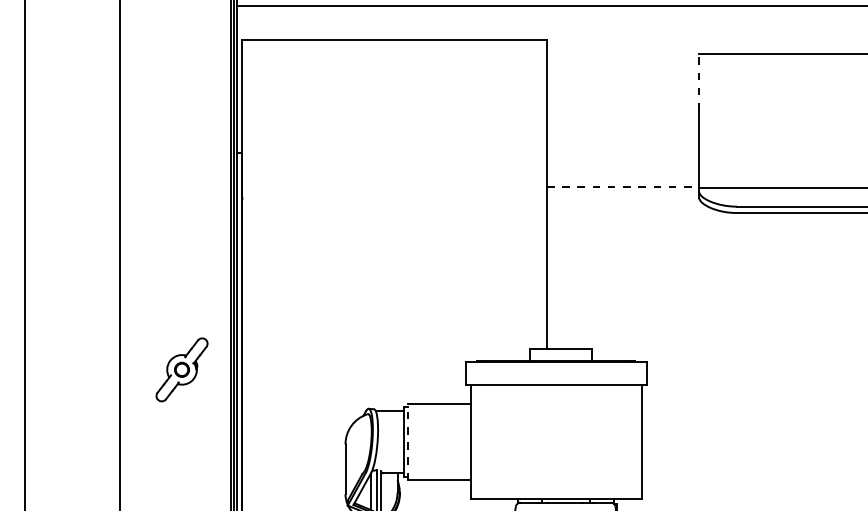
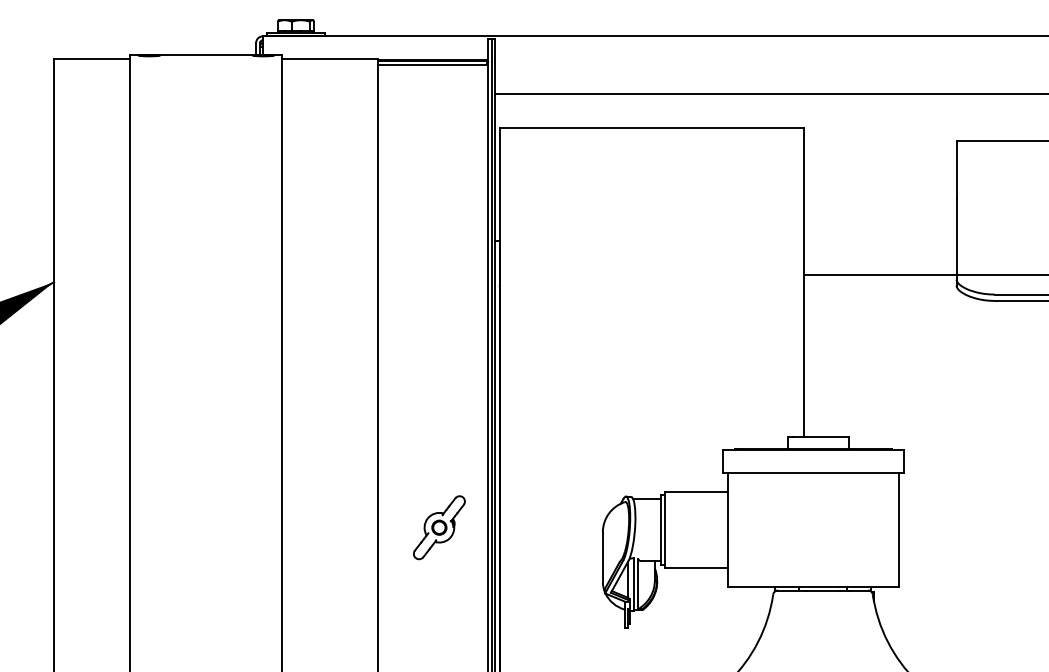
line: (699, 82) -> (956, 170), dashed -> solid
line: (623, 186) -> (880, 274), dashed -> solid
part: (182, 369) -> (439, 527), moved
line: (408, 442) -> (665, 530), dashed -> solid

